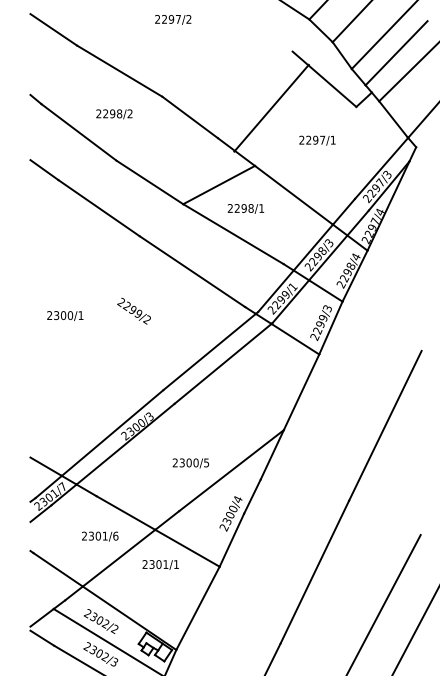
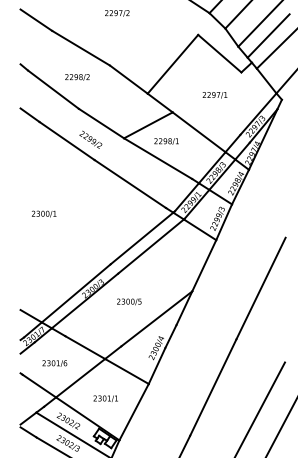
line: (270, 107) -> (172, 63), moved
text: (133, 310) -> (90, 139), moved
text: (191, 462) -> (129, 301), moved
text: (99, 536) -> (54, 363), moved
text: (160, 564) -> (105, 398), moved

